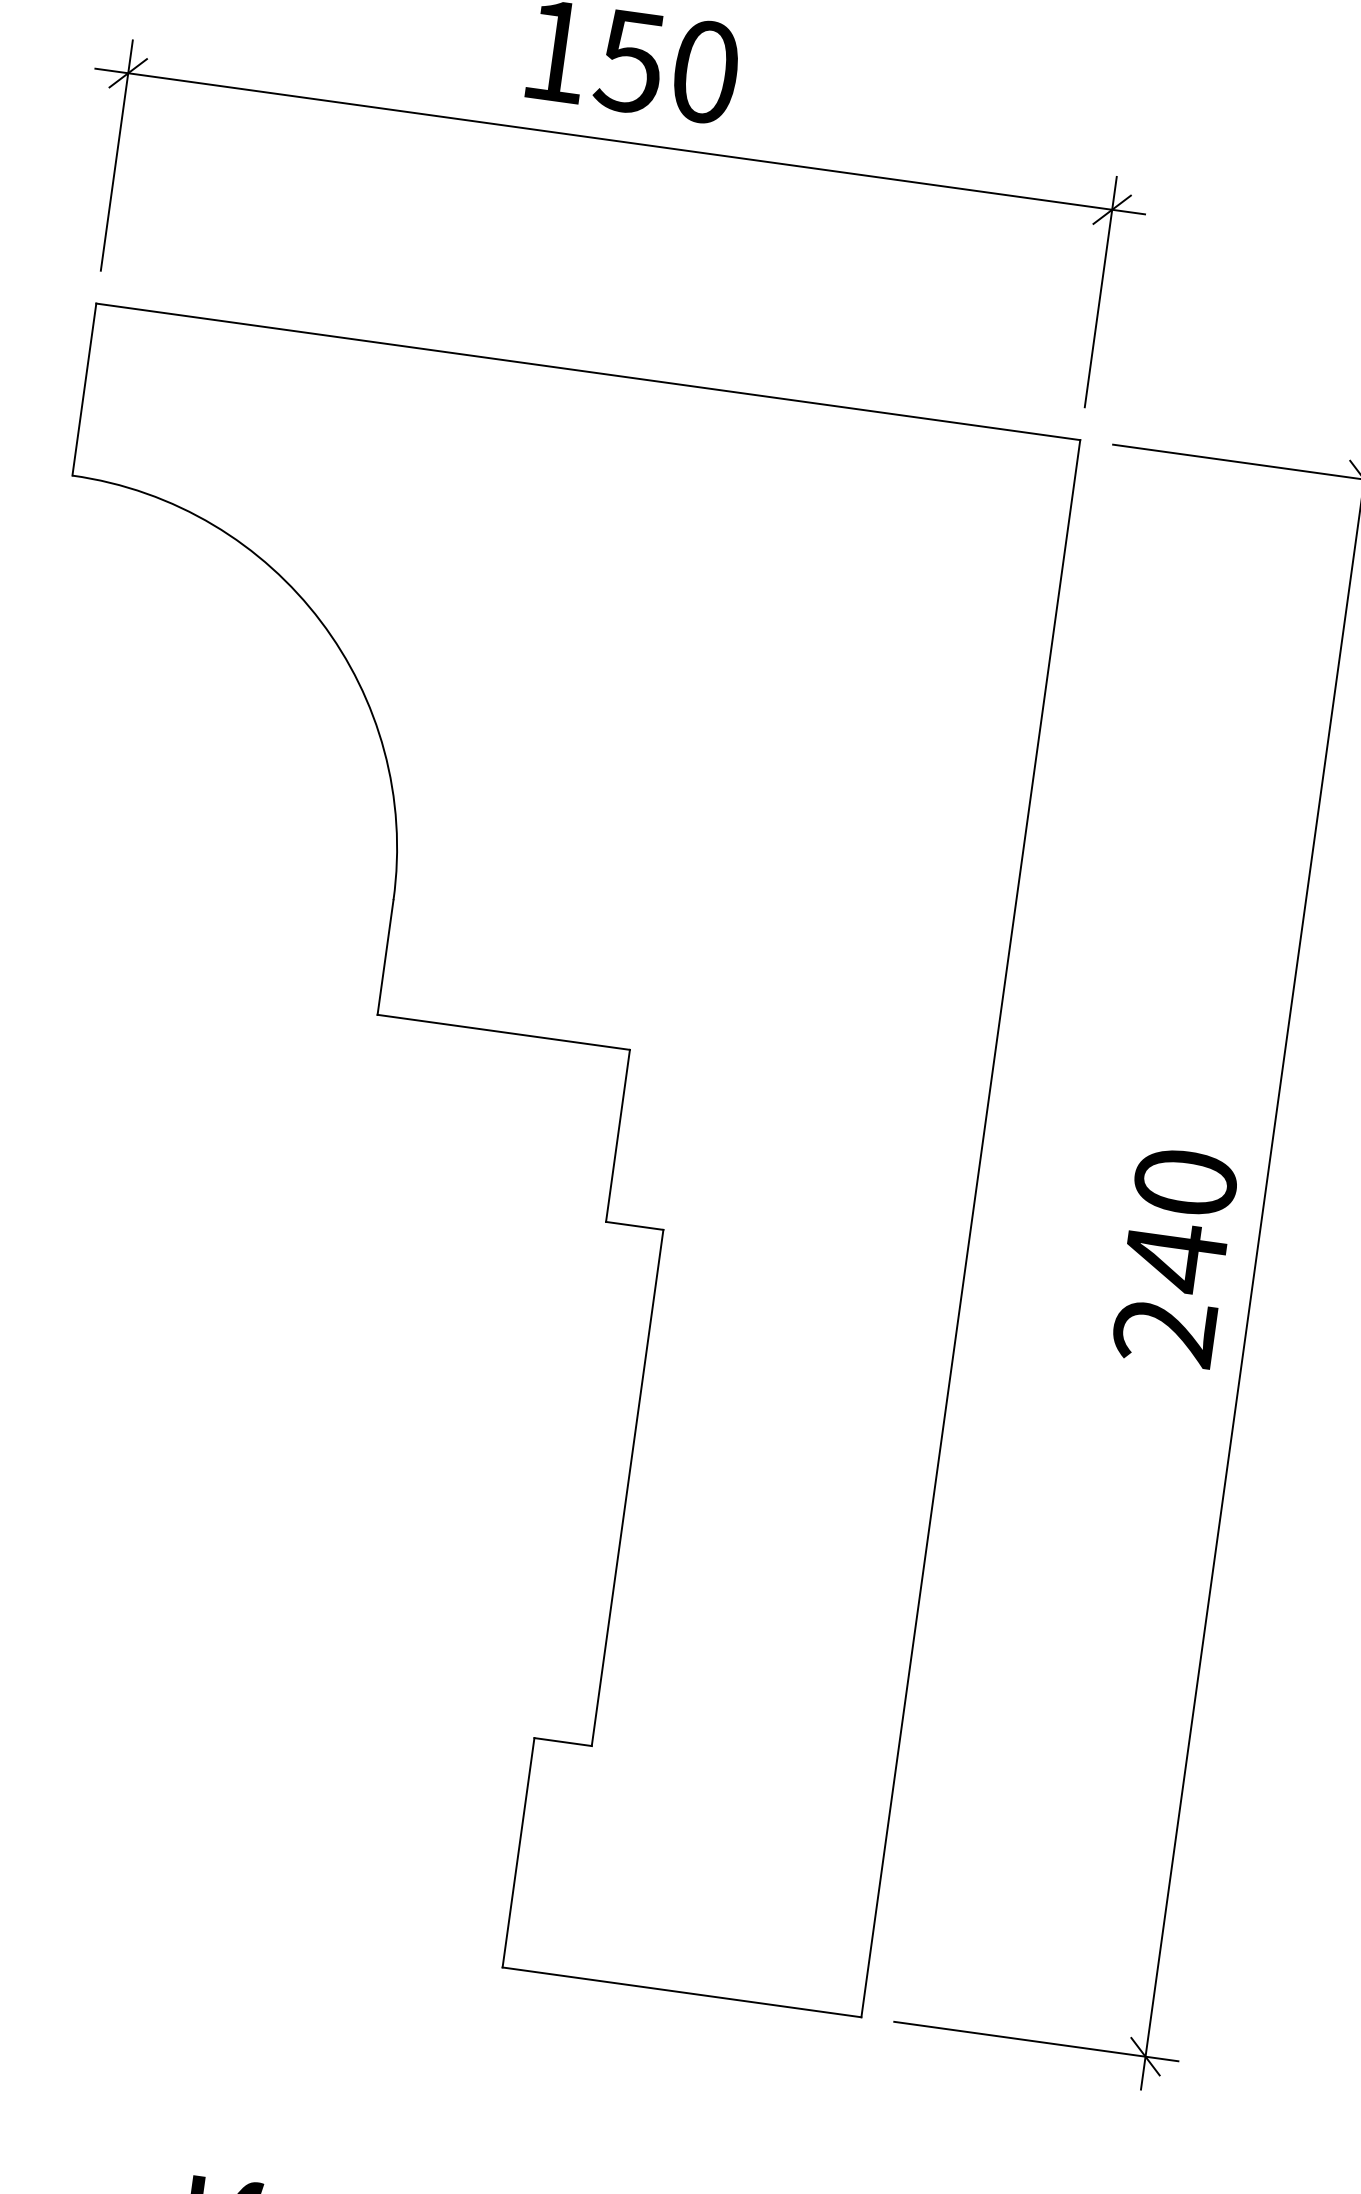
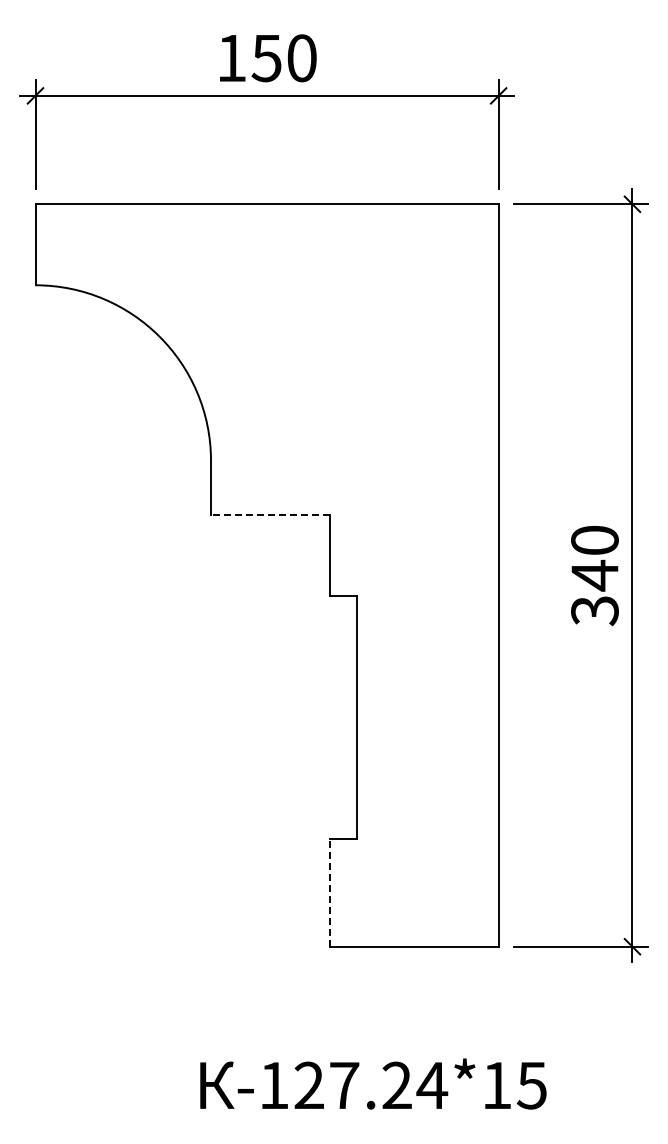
line: (501, 1031) -> (269, 514), solid -> dashed
text: (1163, 1333) -> (594, 611), 240 -> 340
line: (517, 1852) -> (329, 892), solid -> dashed

